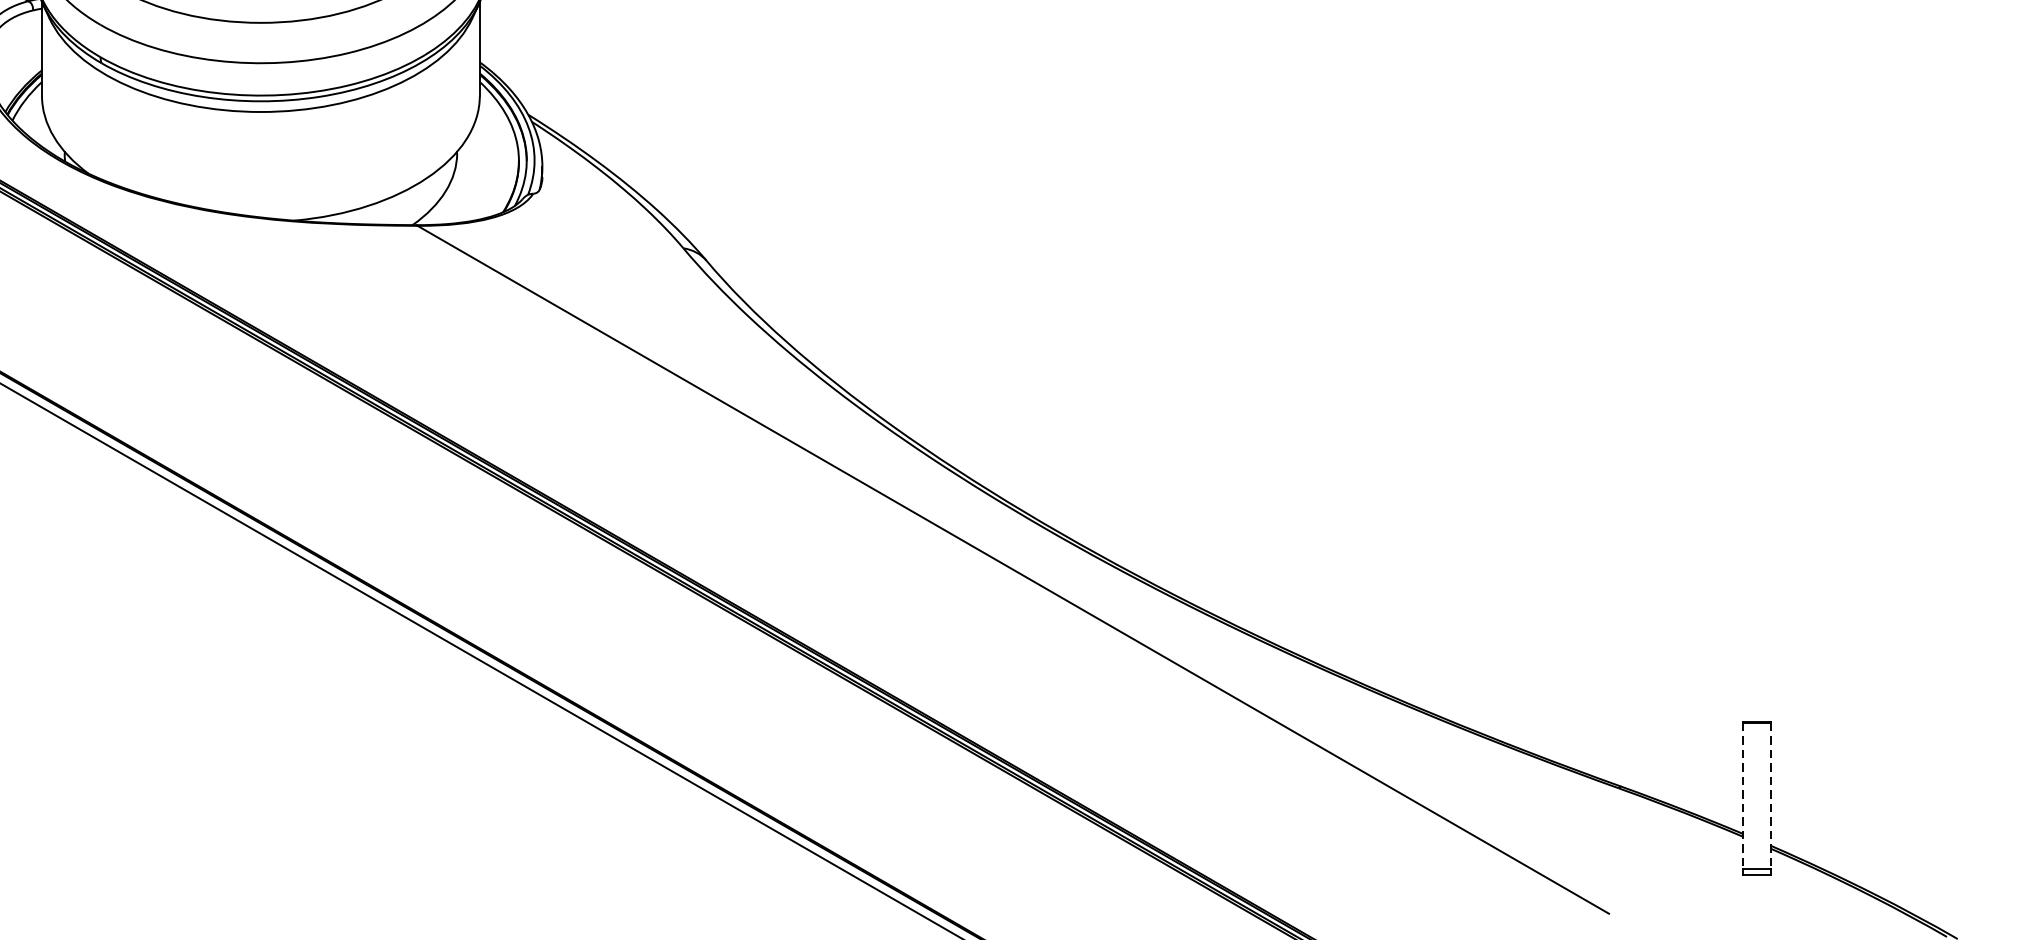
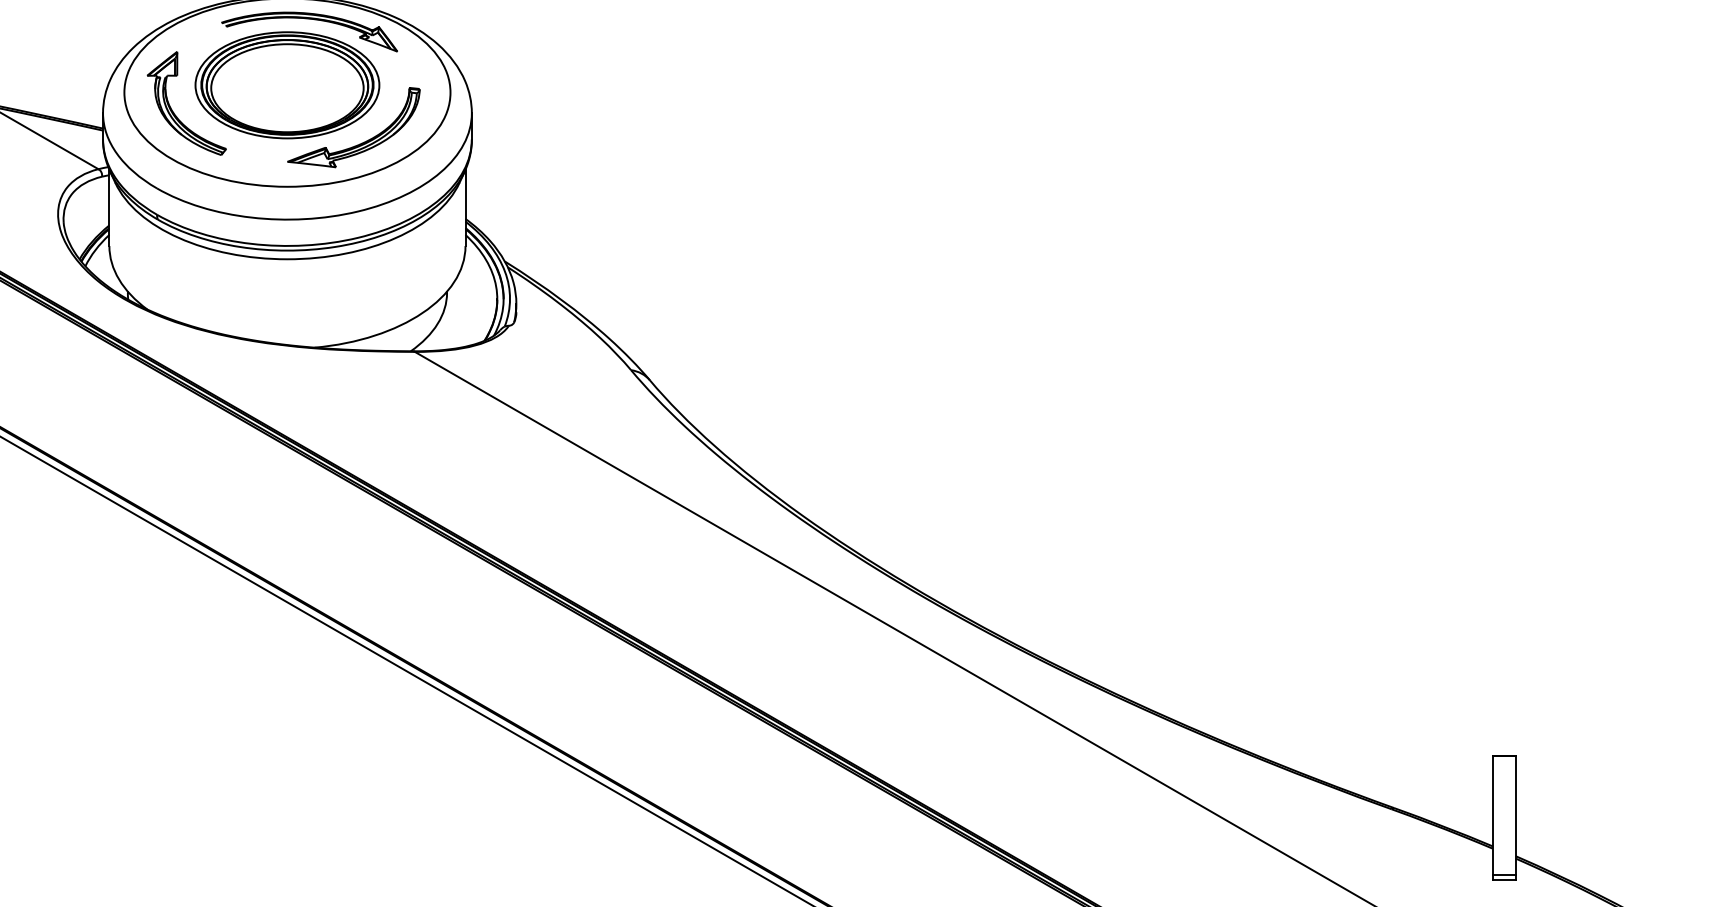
line: (1742, 795) -> (1492, 815), dashed -> solid
line: (1770, 795) -> (1515, 815), dashed -> solid

